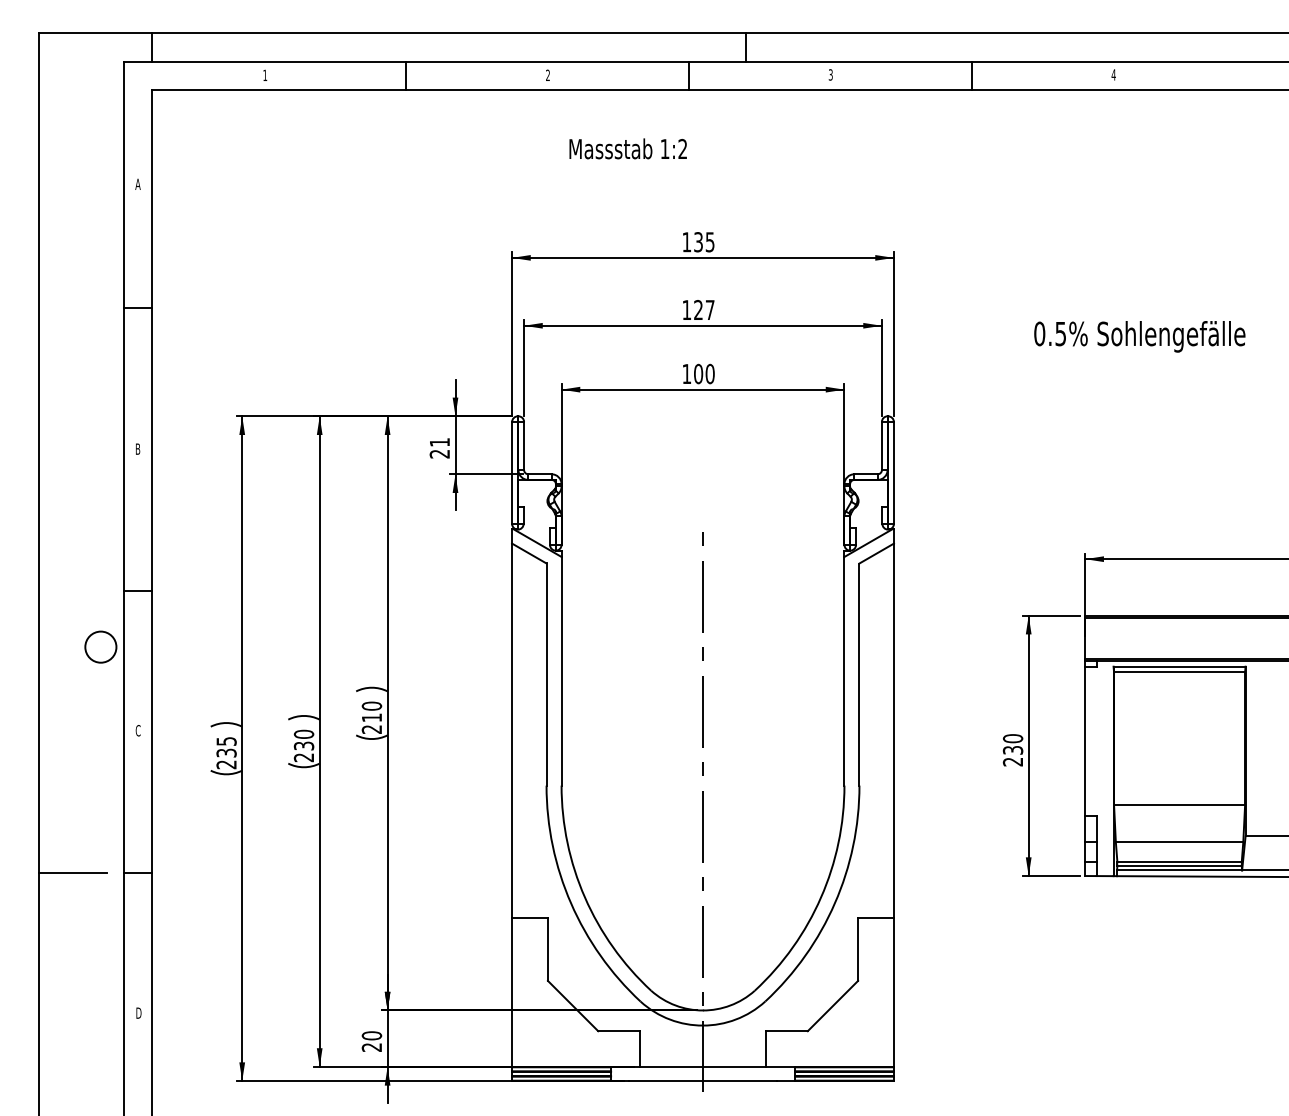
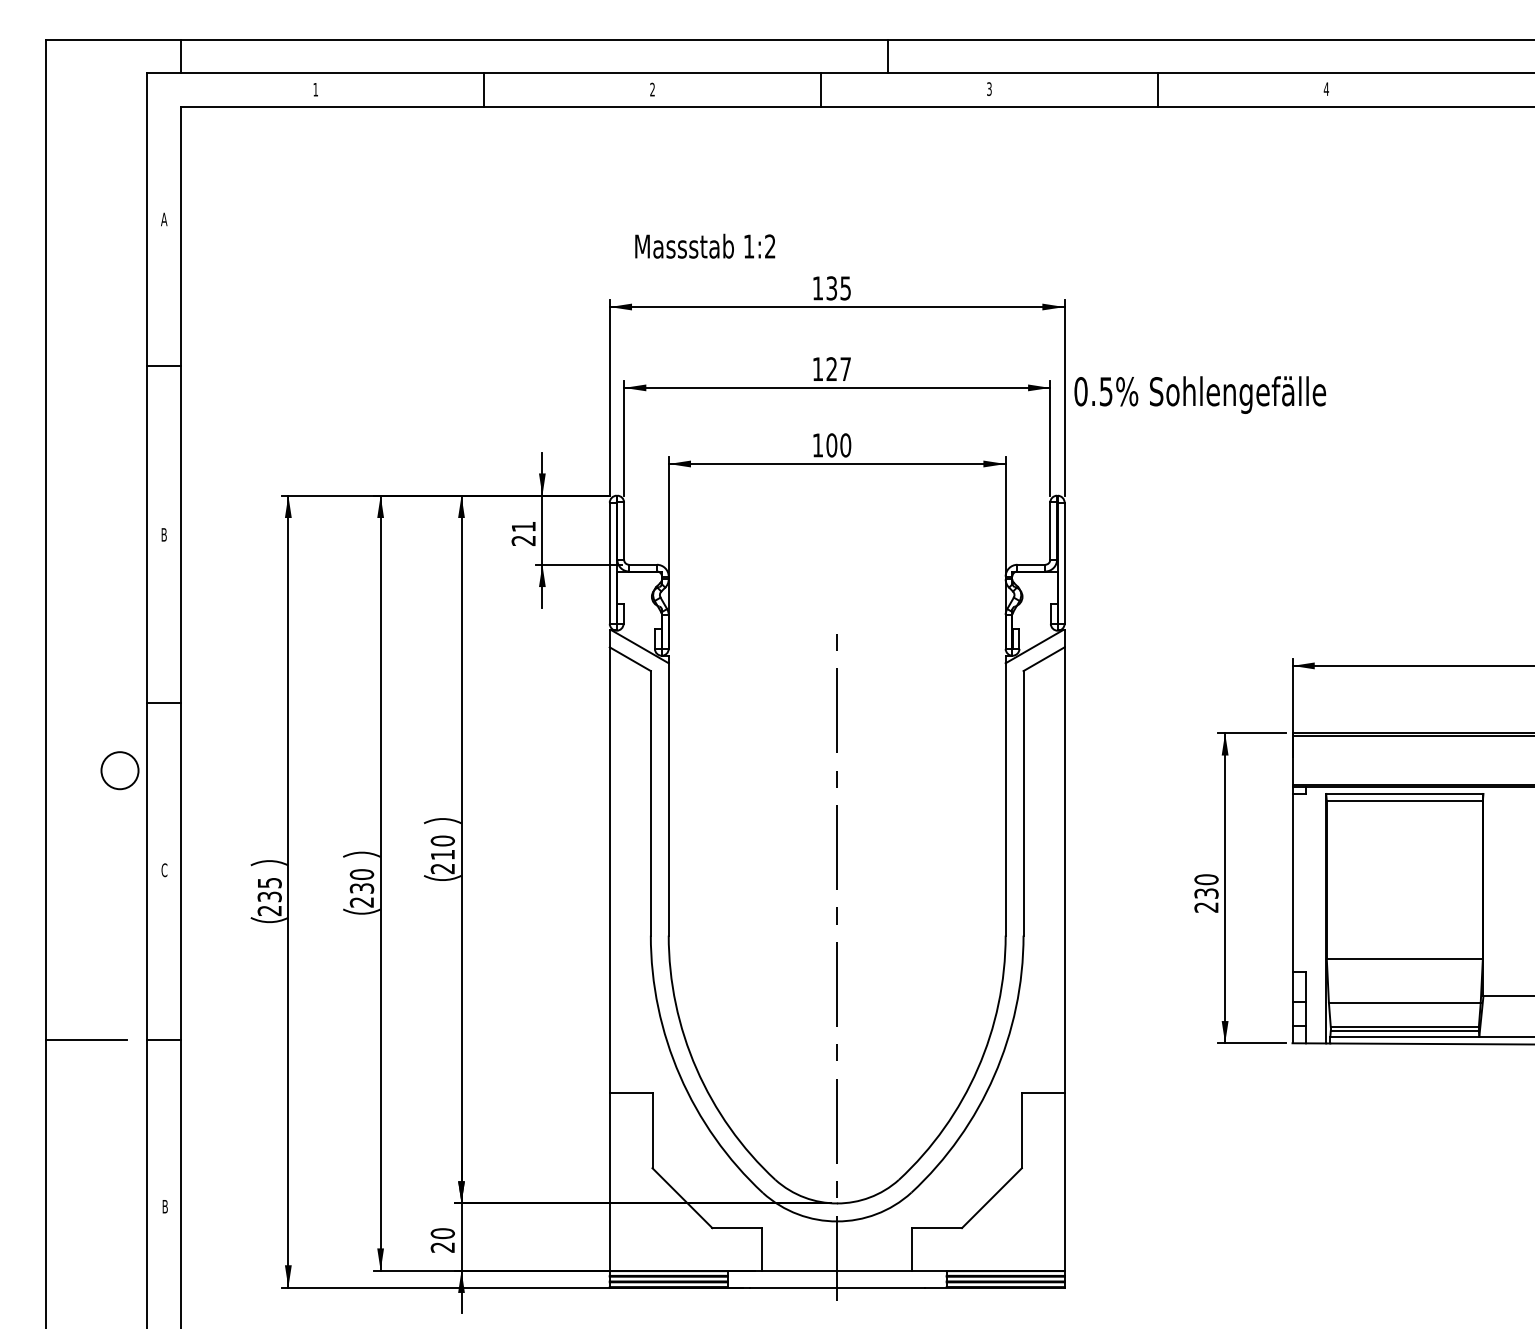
text: (627, 148) -> (704, 245), moved
text: (1139, 336) -> (1199, 394), moved
text: (138, 1012) -> (164, 1205), D -> B

